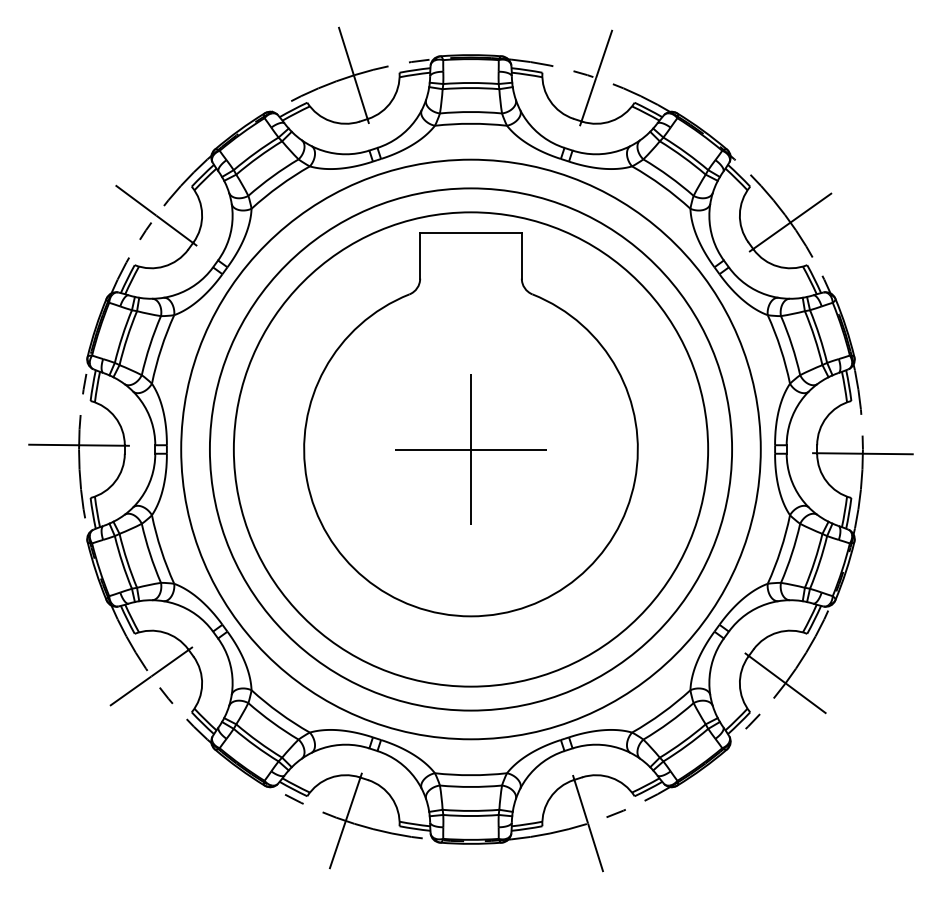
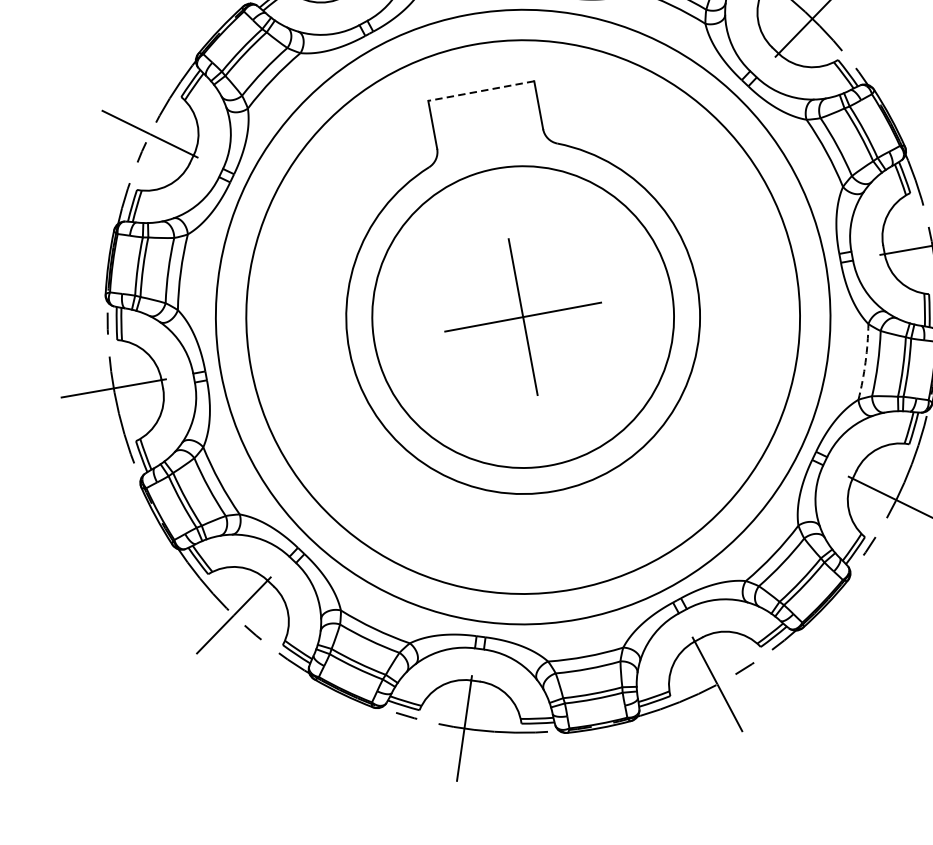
line: (471, 232) -> (481, 90), solid -> dashed
circle: (470, 449) -> (522, 317), size x0.6
arc: (780, 550) -> (865, 362), solid -> dashed

